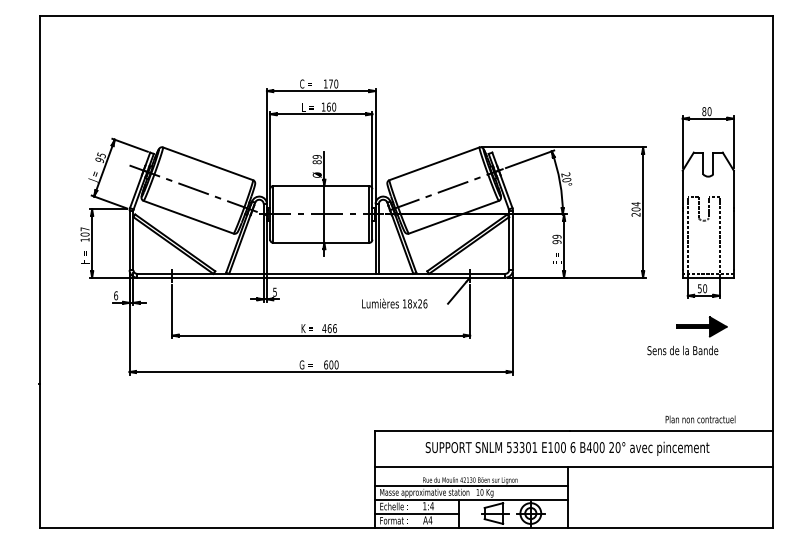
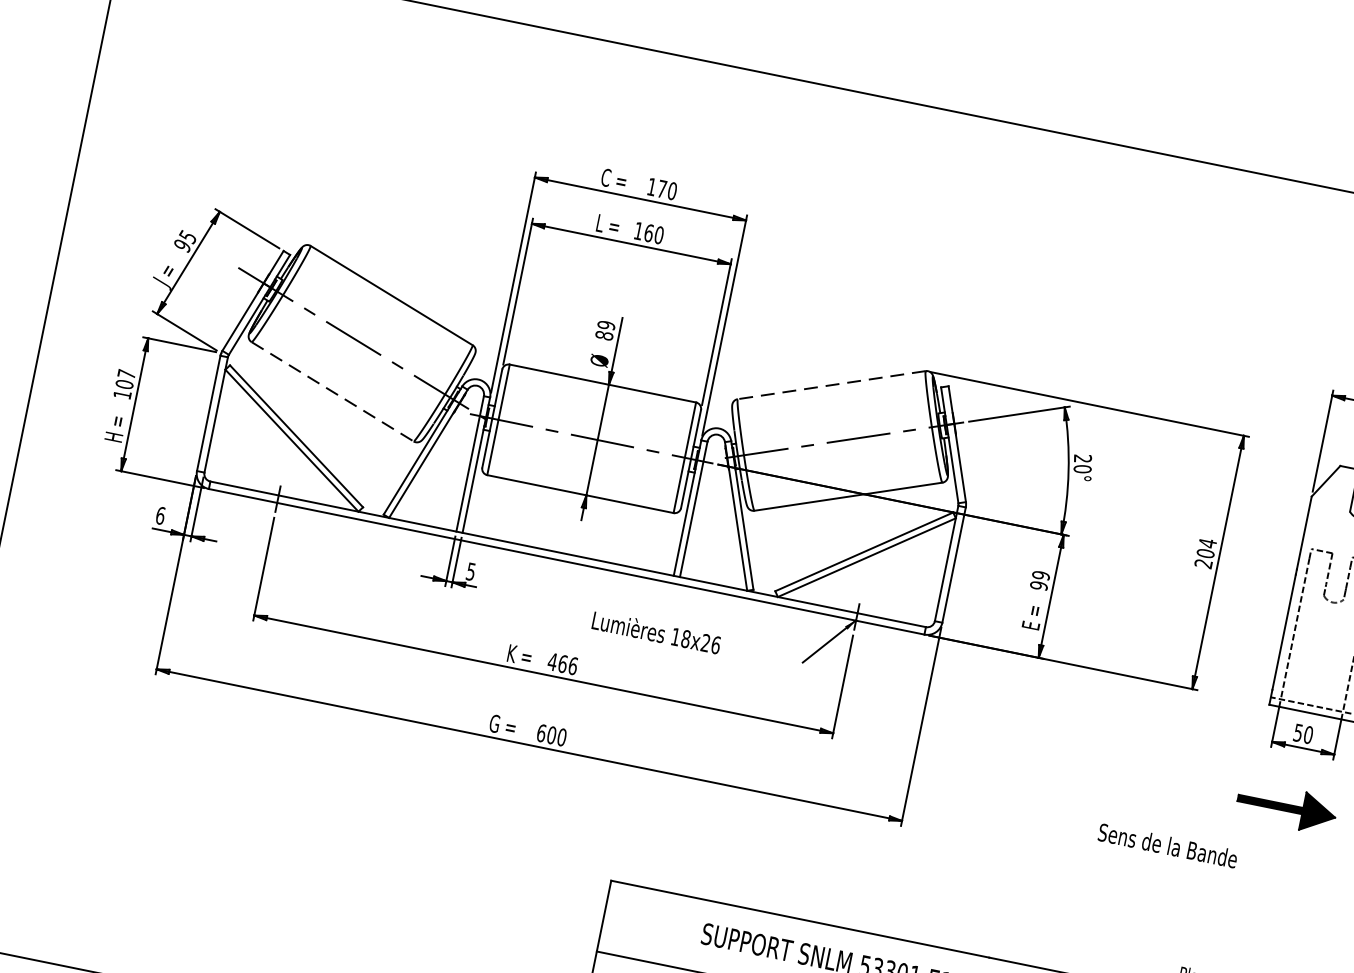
line: (434, 163) -> (831, 384), solid -> dashed
line: (188, 217) -> (332, 392), solid -> dashed
text: (394, 303) -> (656, 632), moved
text: (682, 350) -> (1167, 845), moved

